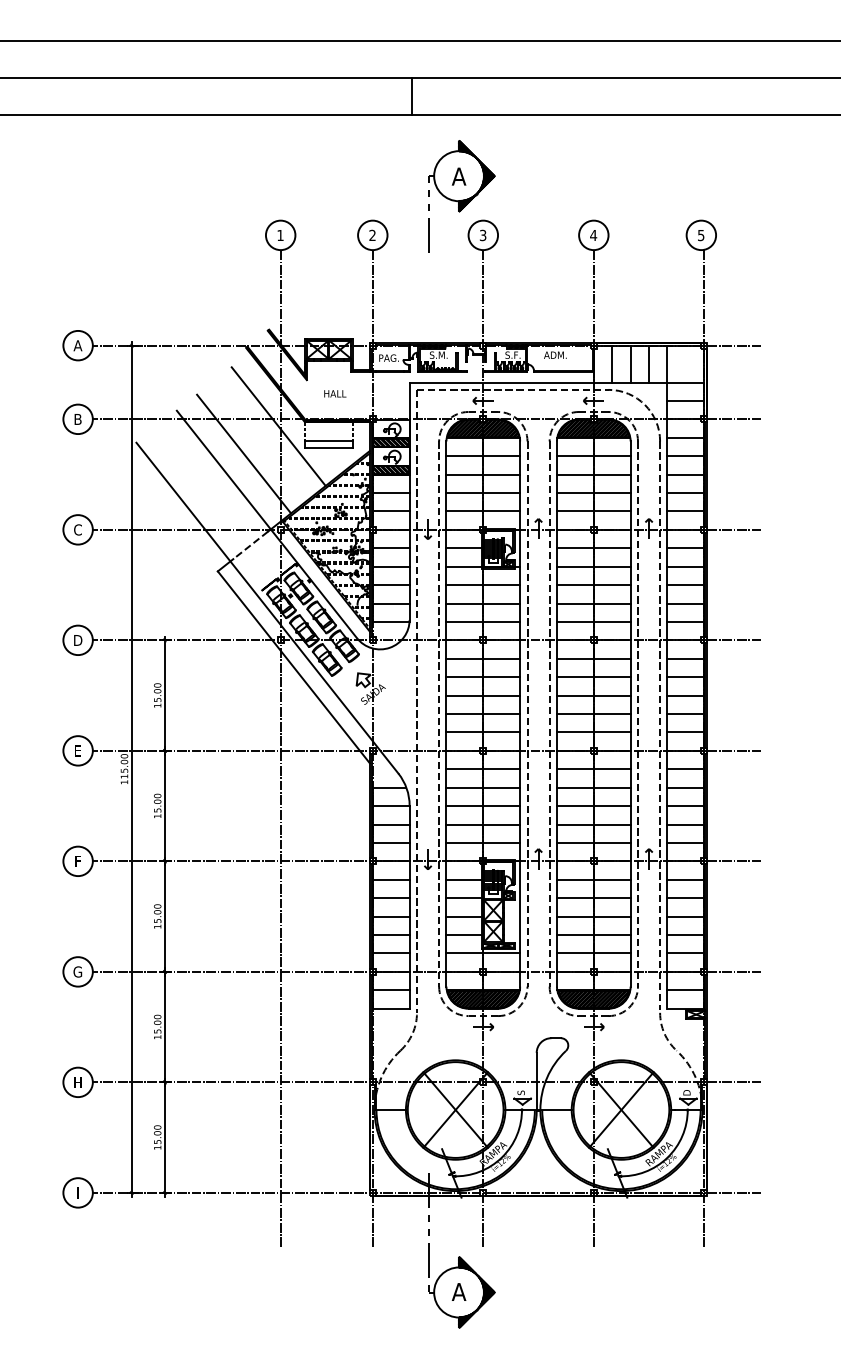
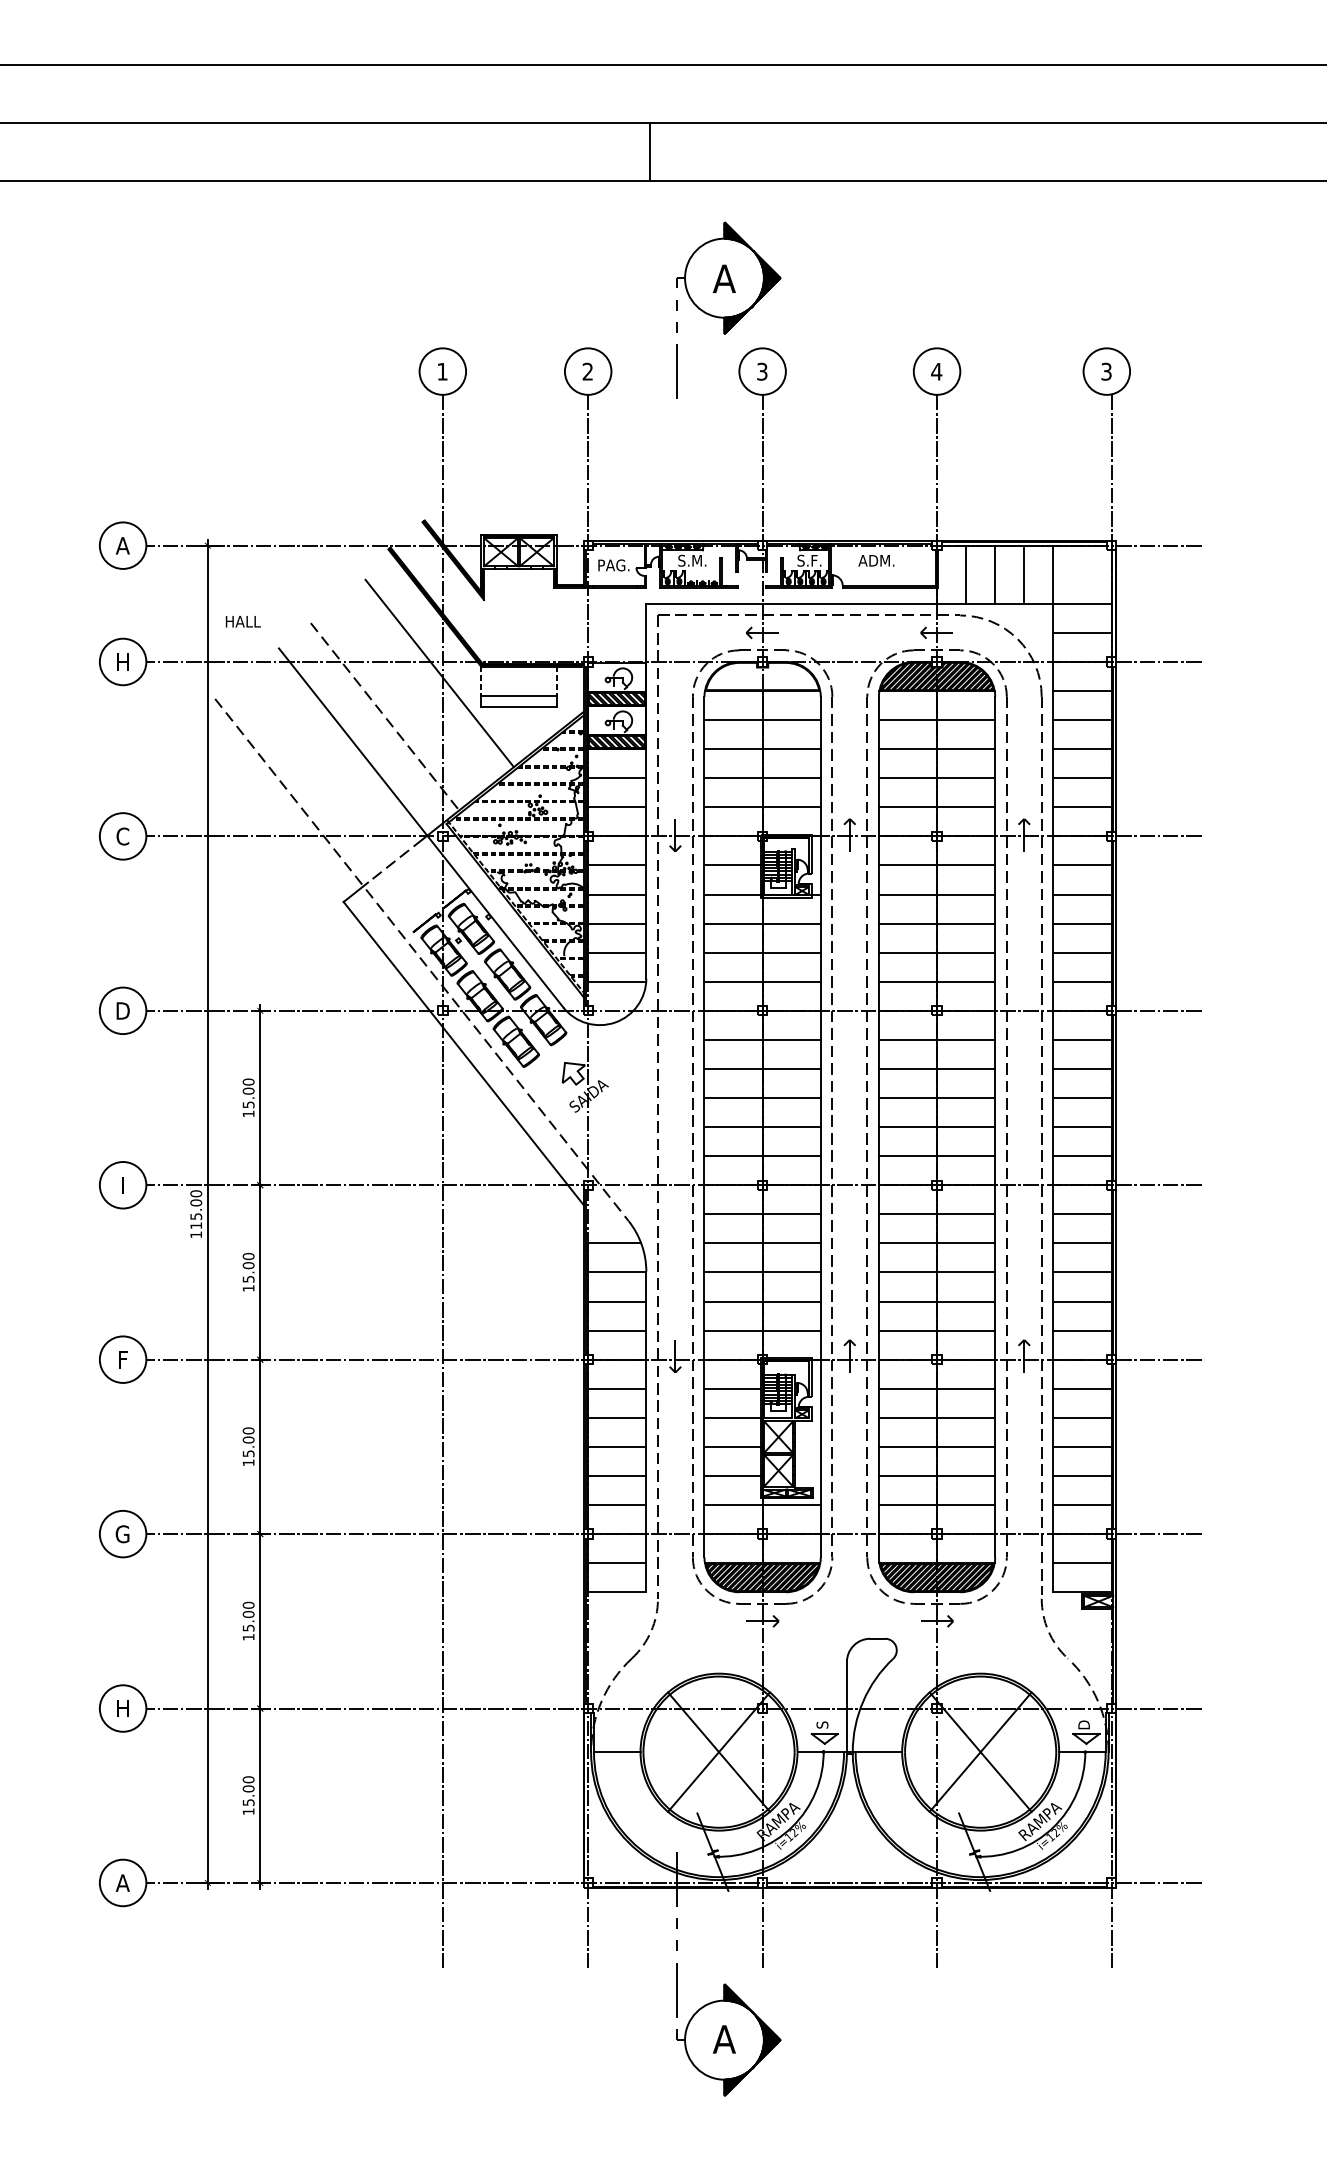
text: (701, 234) -> (1107, 370), 5 -> 3
text: (335, 393) -> (243, 621), moved
text: (77, 419) -> (122, 662), B -> H
hatch: (482, 428) -> (761, 676), removed
line: (244, 454) -> (385, 717), solid -> dashed
line: (267, 608) -> (422, 960), solid -> dashed
text: (77, 750) -> (122, 1184), E -> I
text: (77, 1192) -> (122, 1882), I -> A

